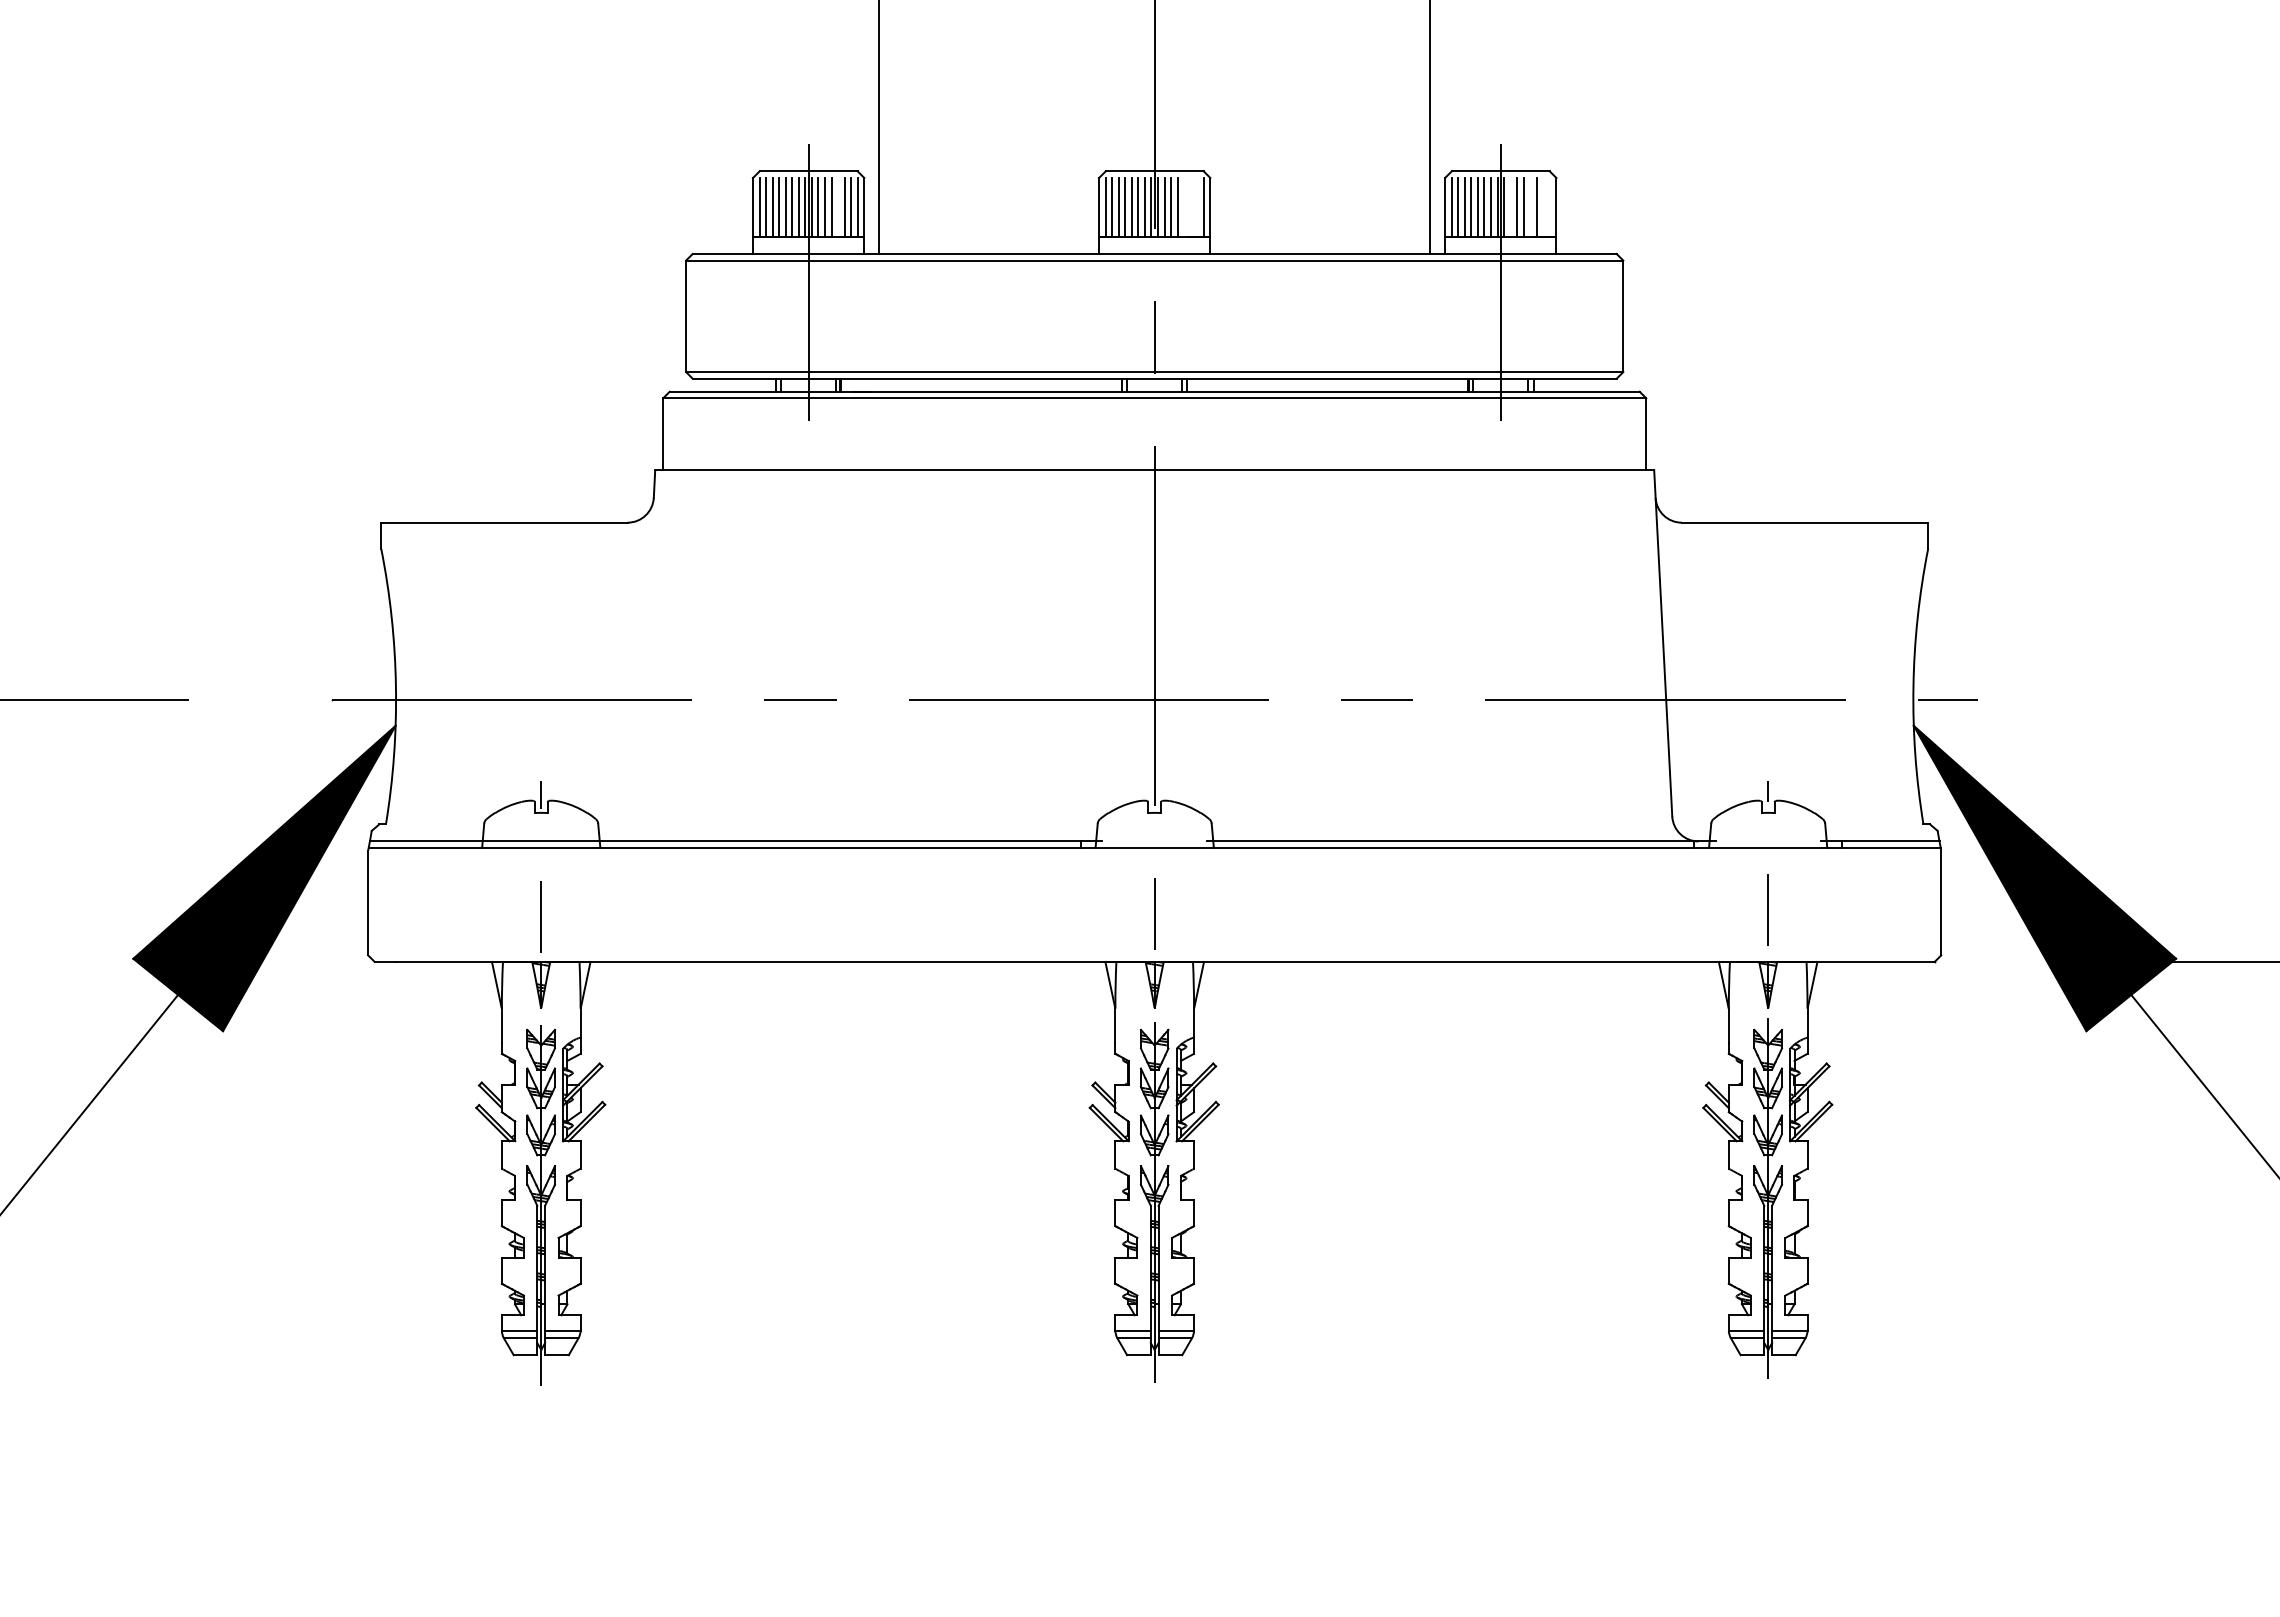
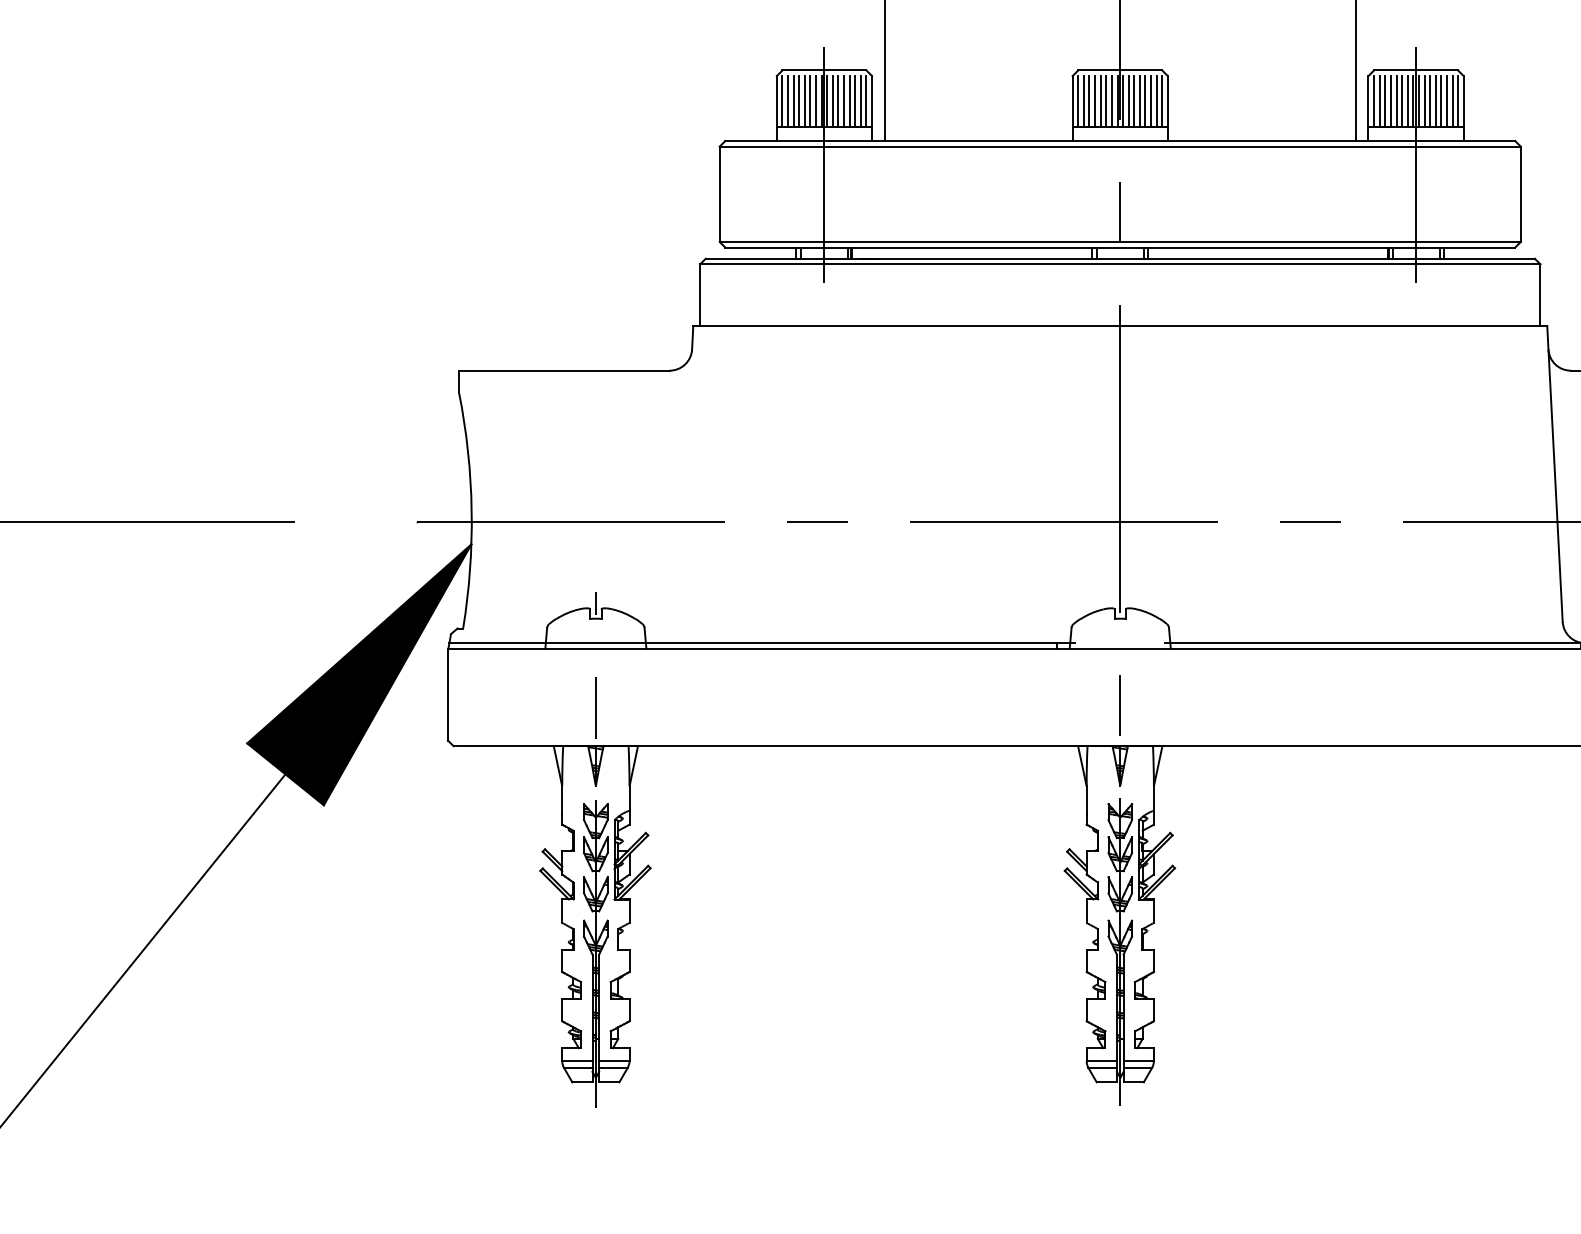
line: (838, 207) -> (849, 101), added
line: (1184, 207) -> (1145, 101), added
line: (1190, 207) -> (1150, 101), added
line: (1197, 207) -> (1156, 101), added
line: (1510, 207) -> (1424, 101), added
line: (1530, 207) -> (1441, 101), added
line: (1543, 207) -> (1452, 101), added
line: (1549, 207) -> (1457, 101), added

